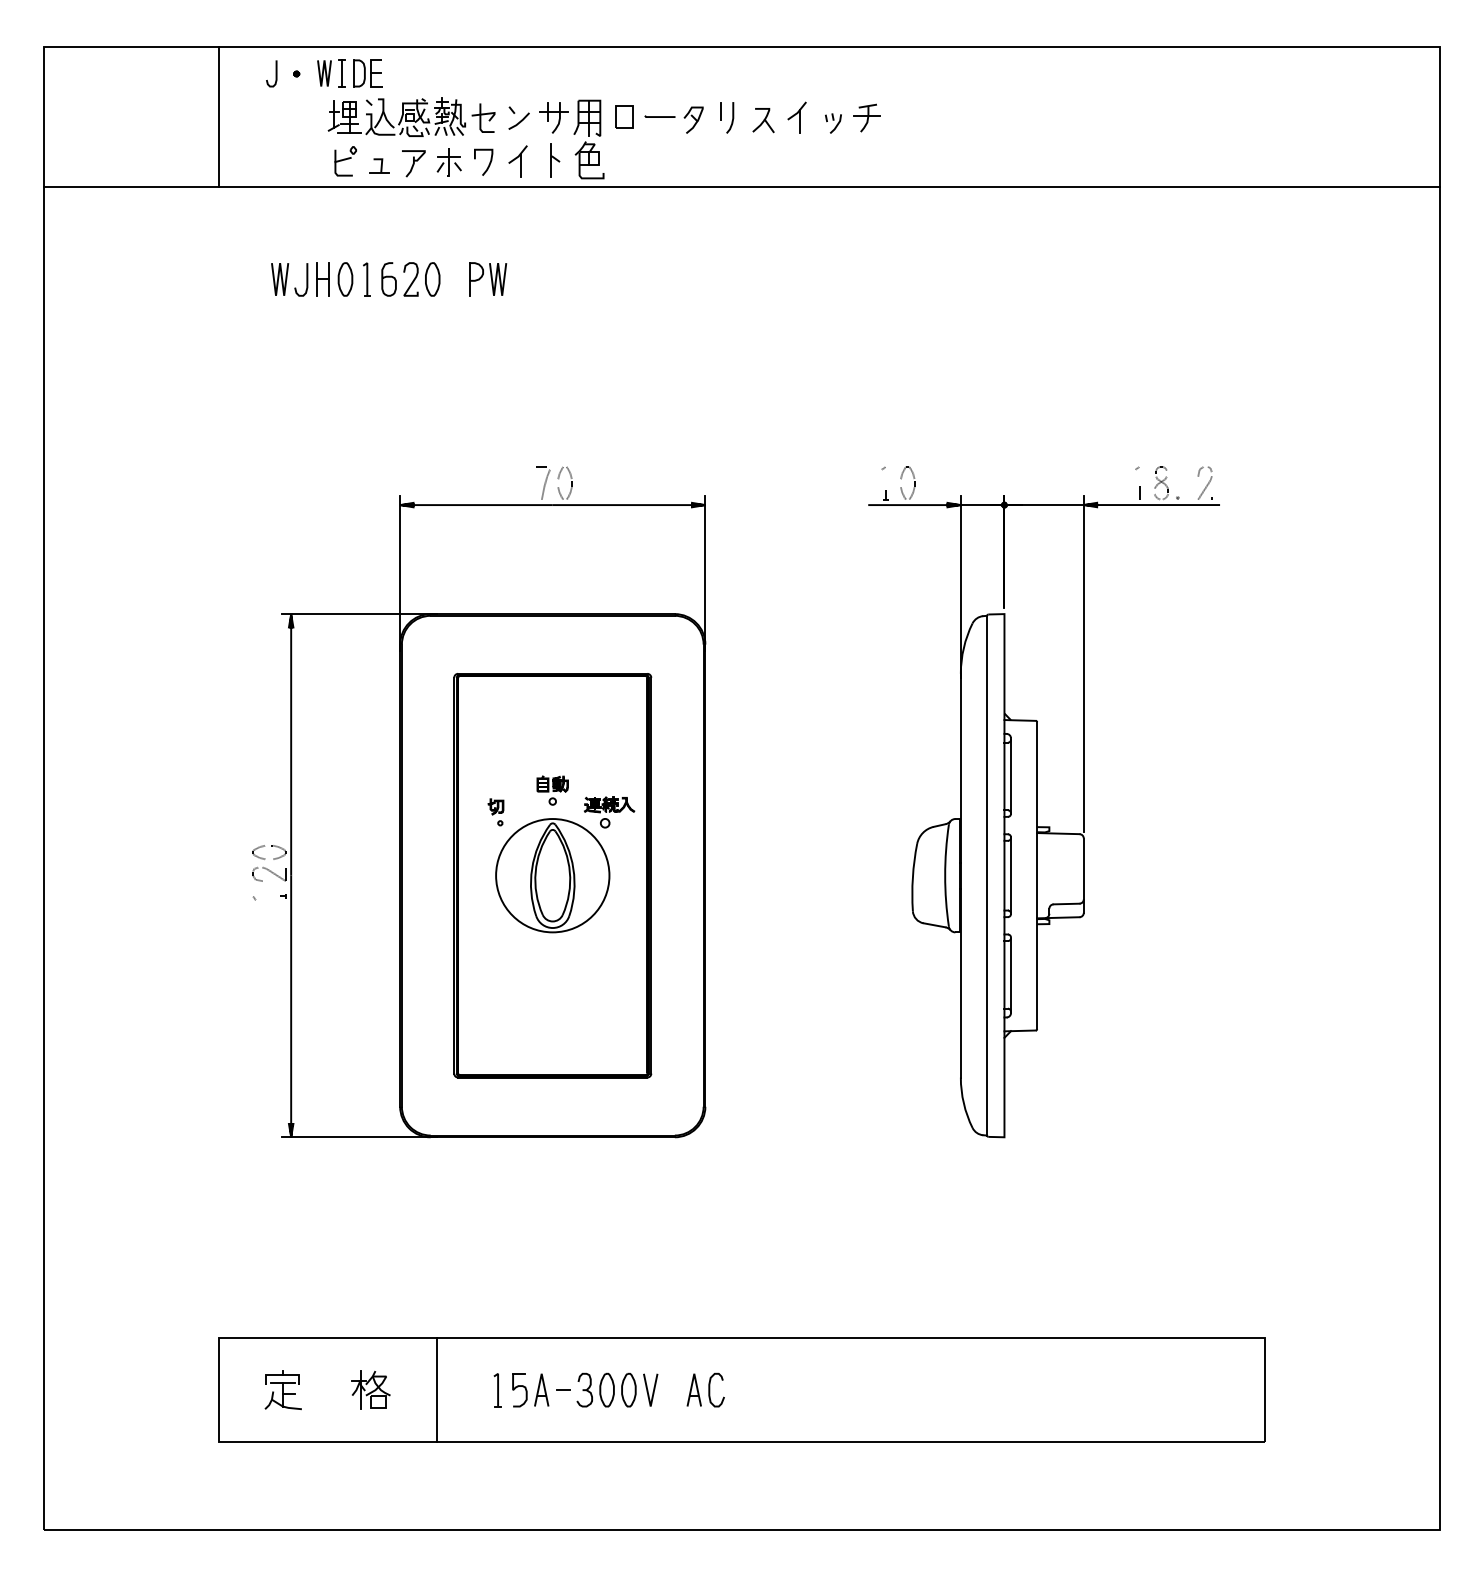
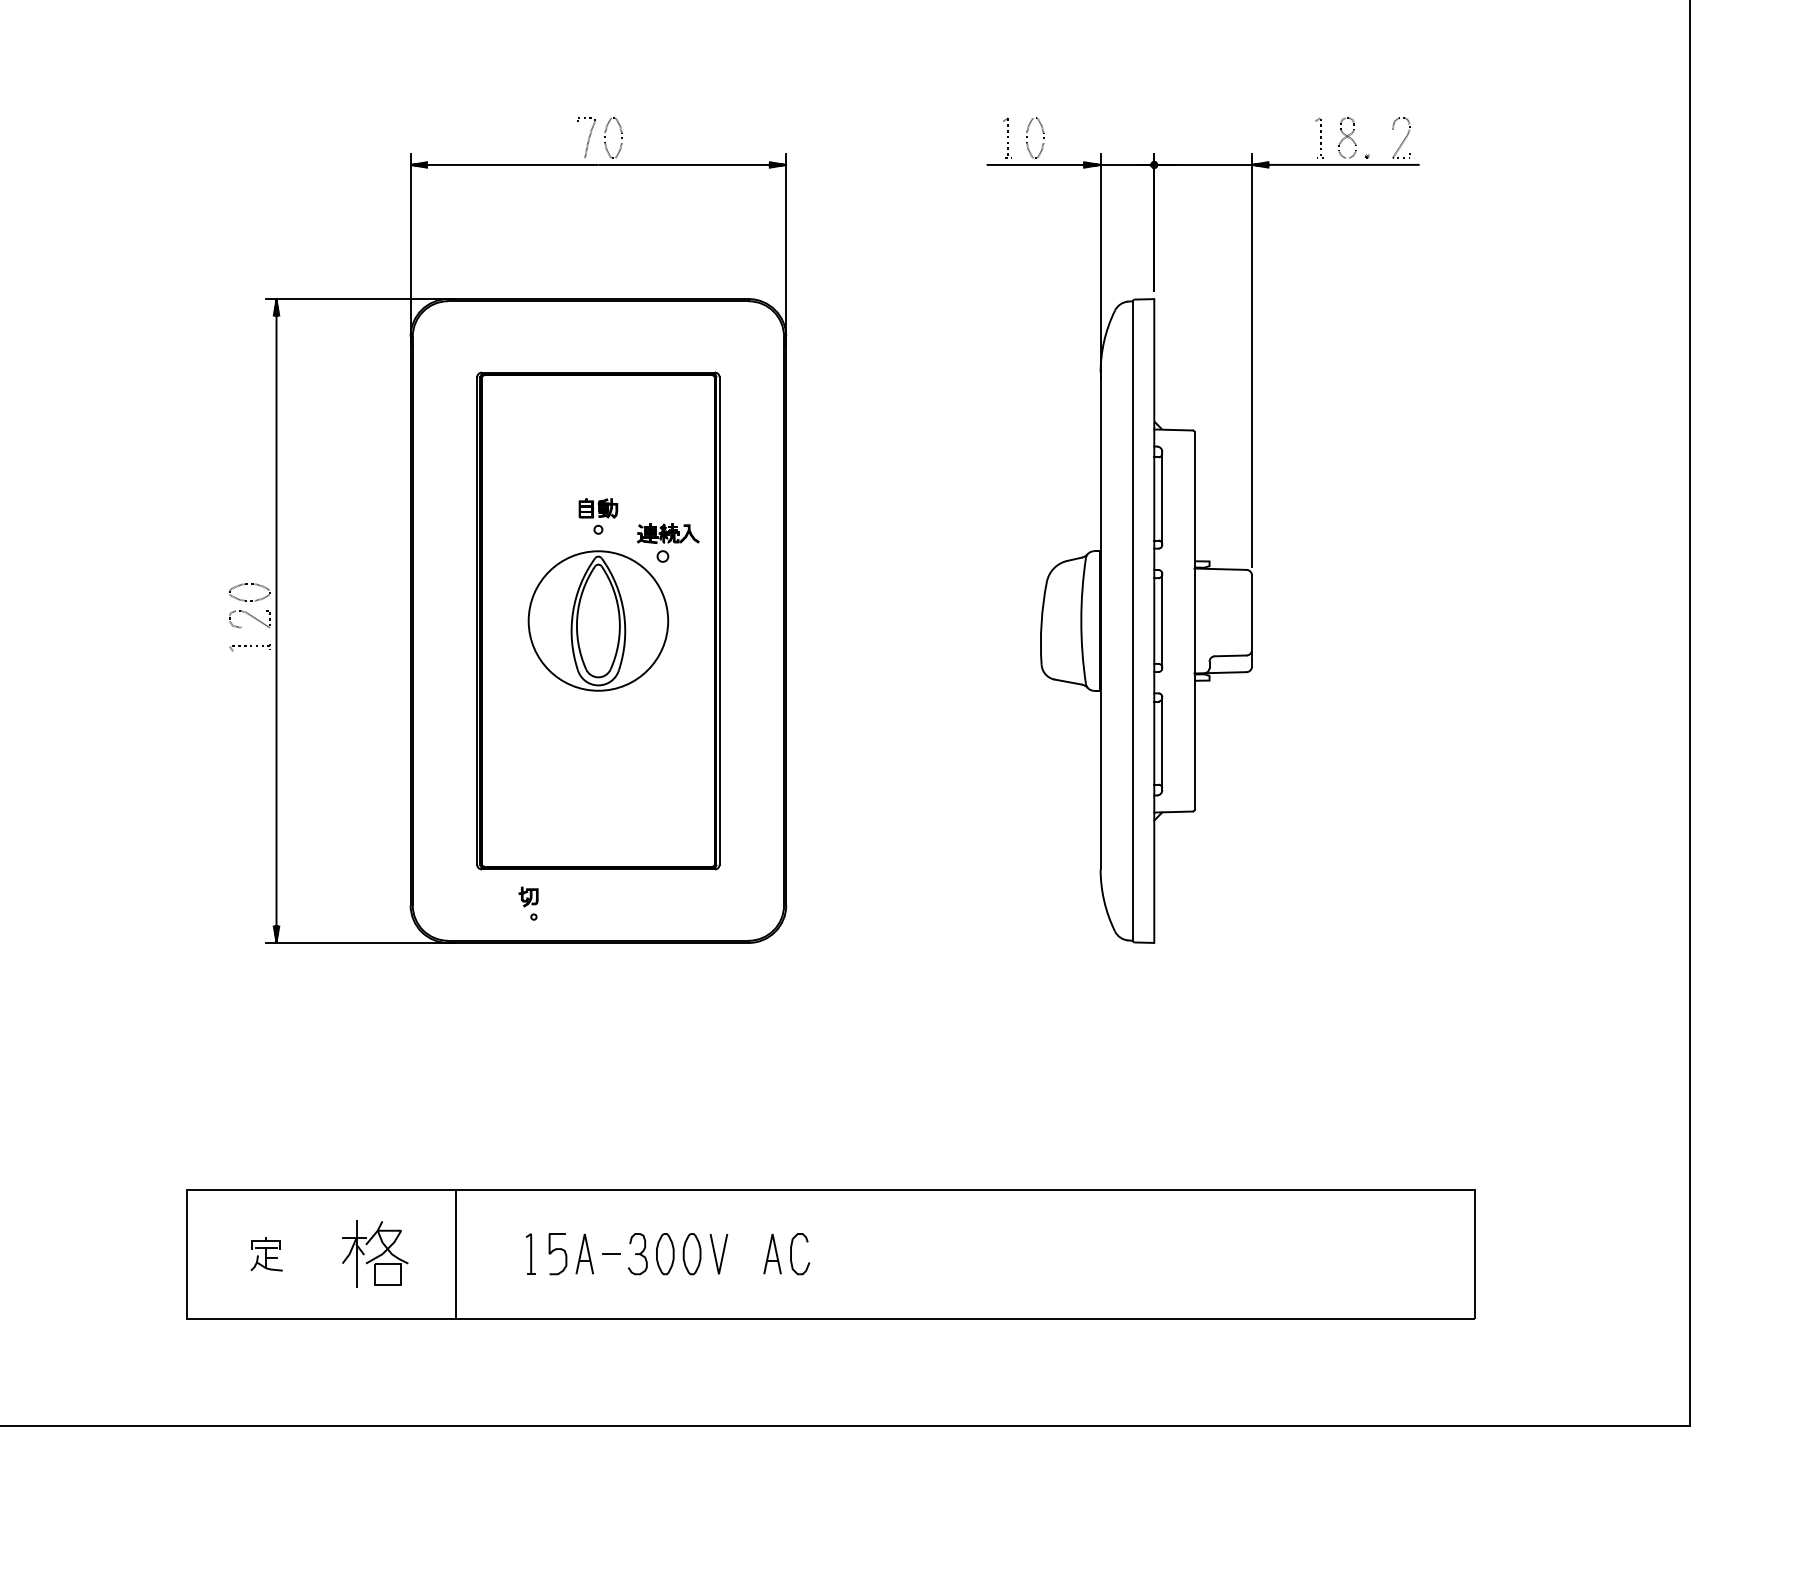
part: (495, 812) -> (527, 903), moved
part: (370, 1389) -> (374, 1253), size x1.4
part: (282, 1390) -> (265, 1254), size x0.7

